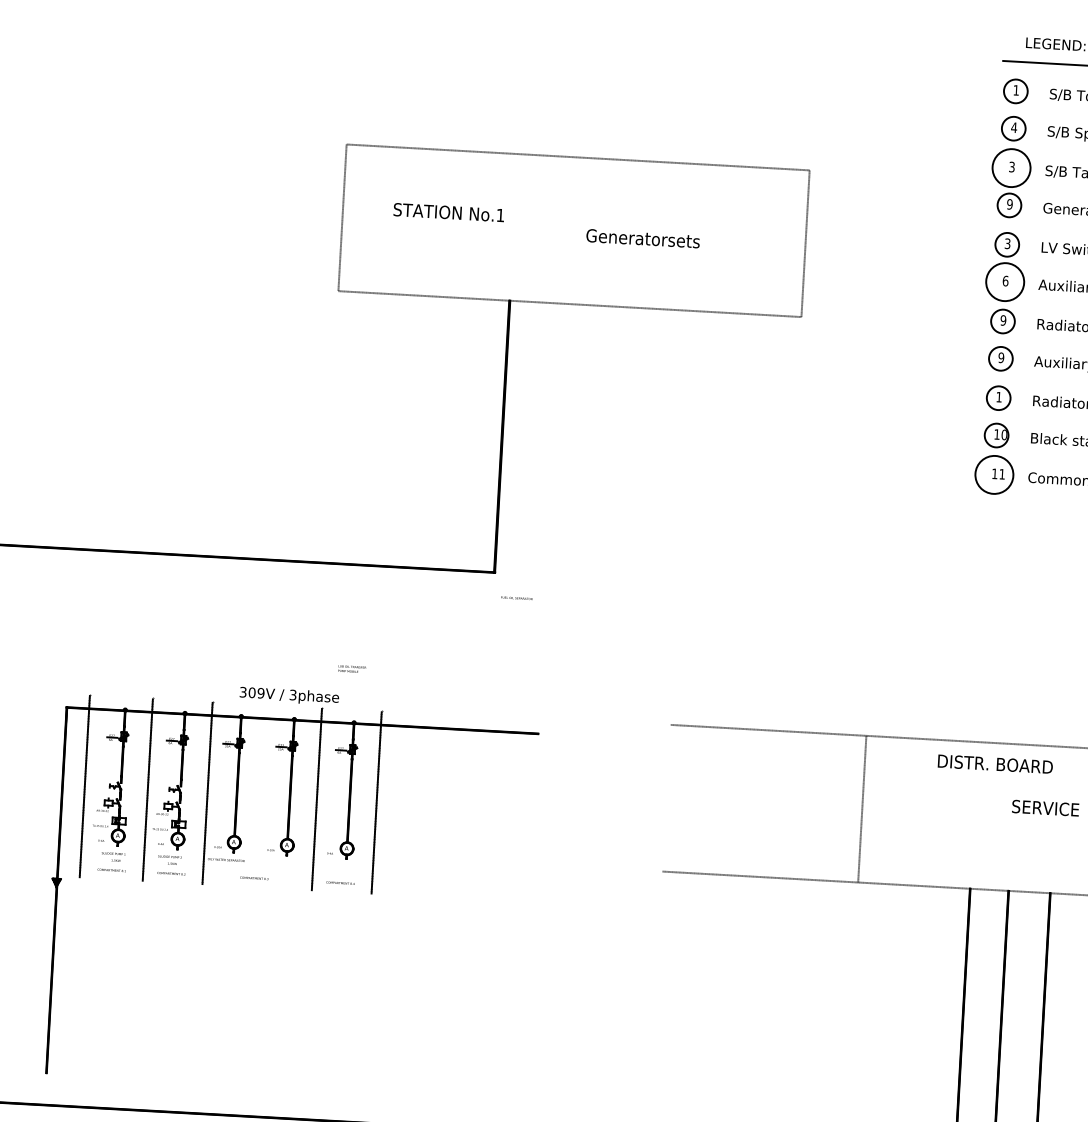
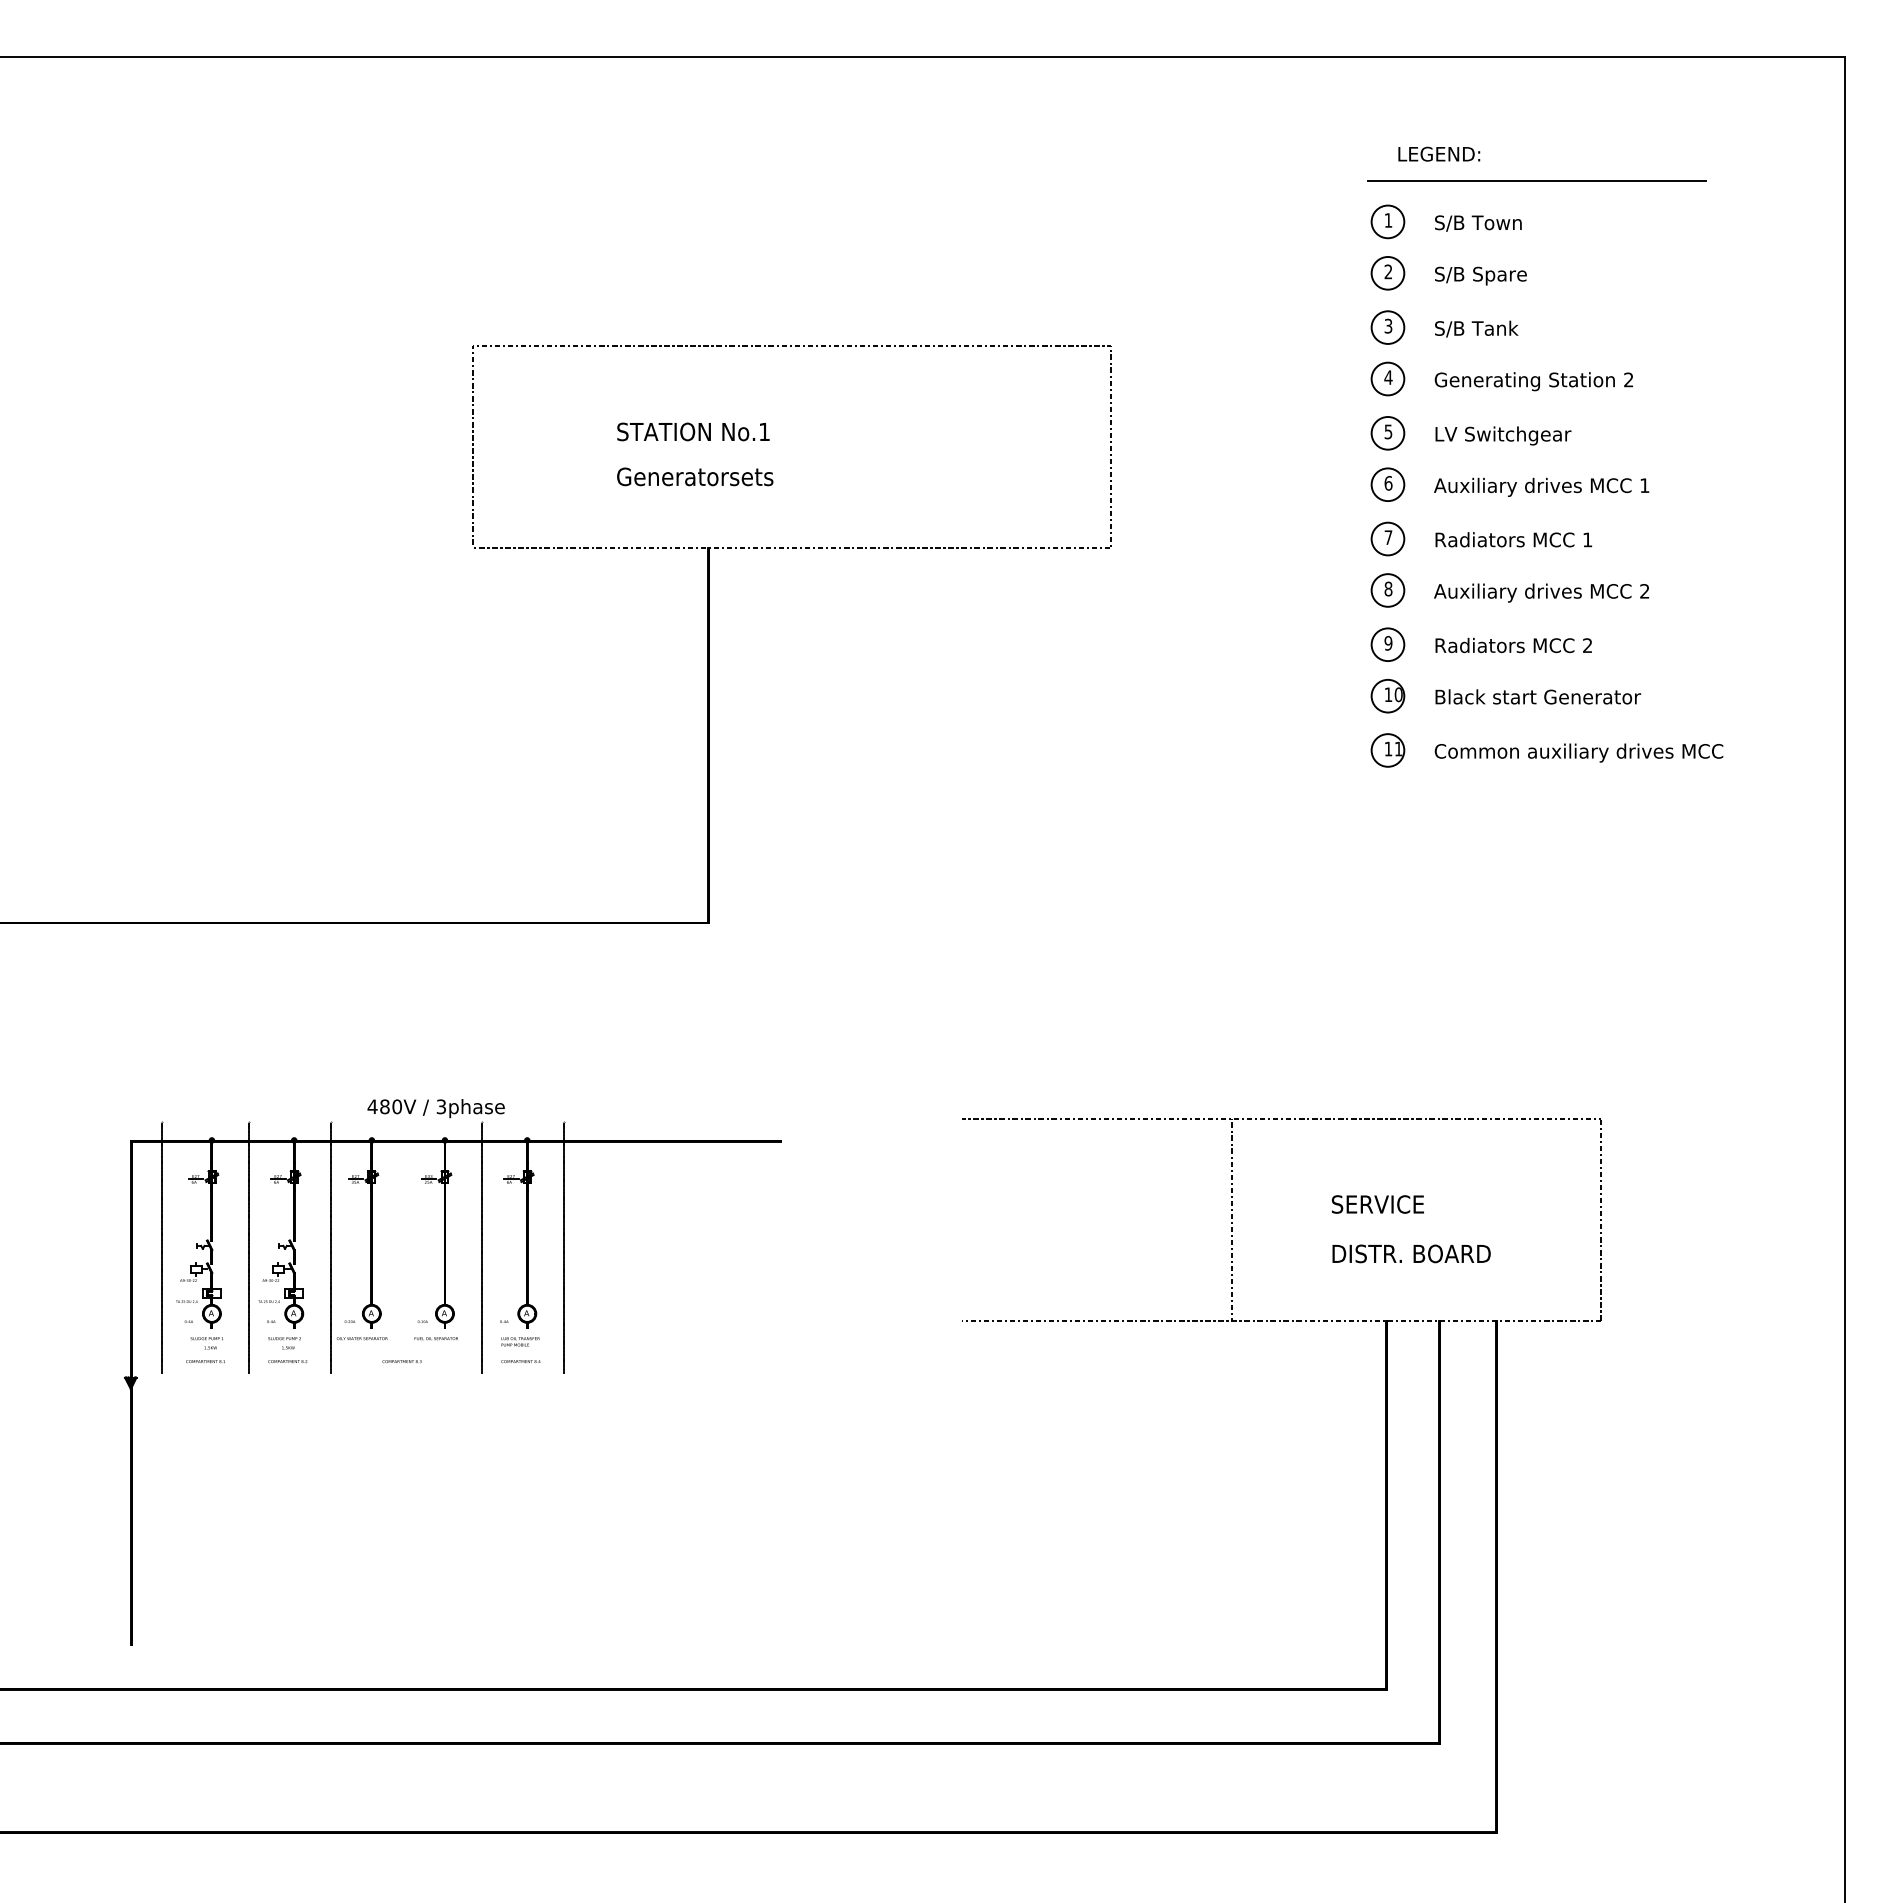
text: (1014, 127) -> (1388, 271), 4 -> 2
circle: (1011, 168) -> (1387, 327), size x0.62
text: (1009, 204) -> (1388, 377), 9 -> 4
text: (449, 212) -> (693, 431), moved
text: (643, 238) -> (695, 476), moved
text: (1007, 243) -> (1388, 431), 3 -> 5
circle: (1004, 281) -> (1387, 484), size x0.62
text: (1003, 320) -> (1388, 537), 9 -> 7
text: (1001, 357) -> (1388, 588), 9 -> 8
text: (999, 396) -> (1388, 642), 1 -> 9
circle: (994, 474) -> (1387, 750), size x0.62
text: (516, 598) -> (435, 1338), moved
text: (352, 669) -> (520, 1341), moved
text: (251, 692) -> (384, 1106), 309V -> 480V
text: (995, 763) -> (1411, 1253), moved
text: (1045, 808) -> (1377, 1204), moved

